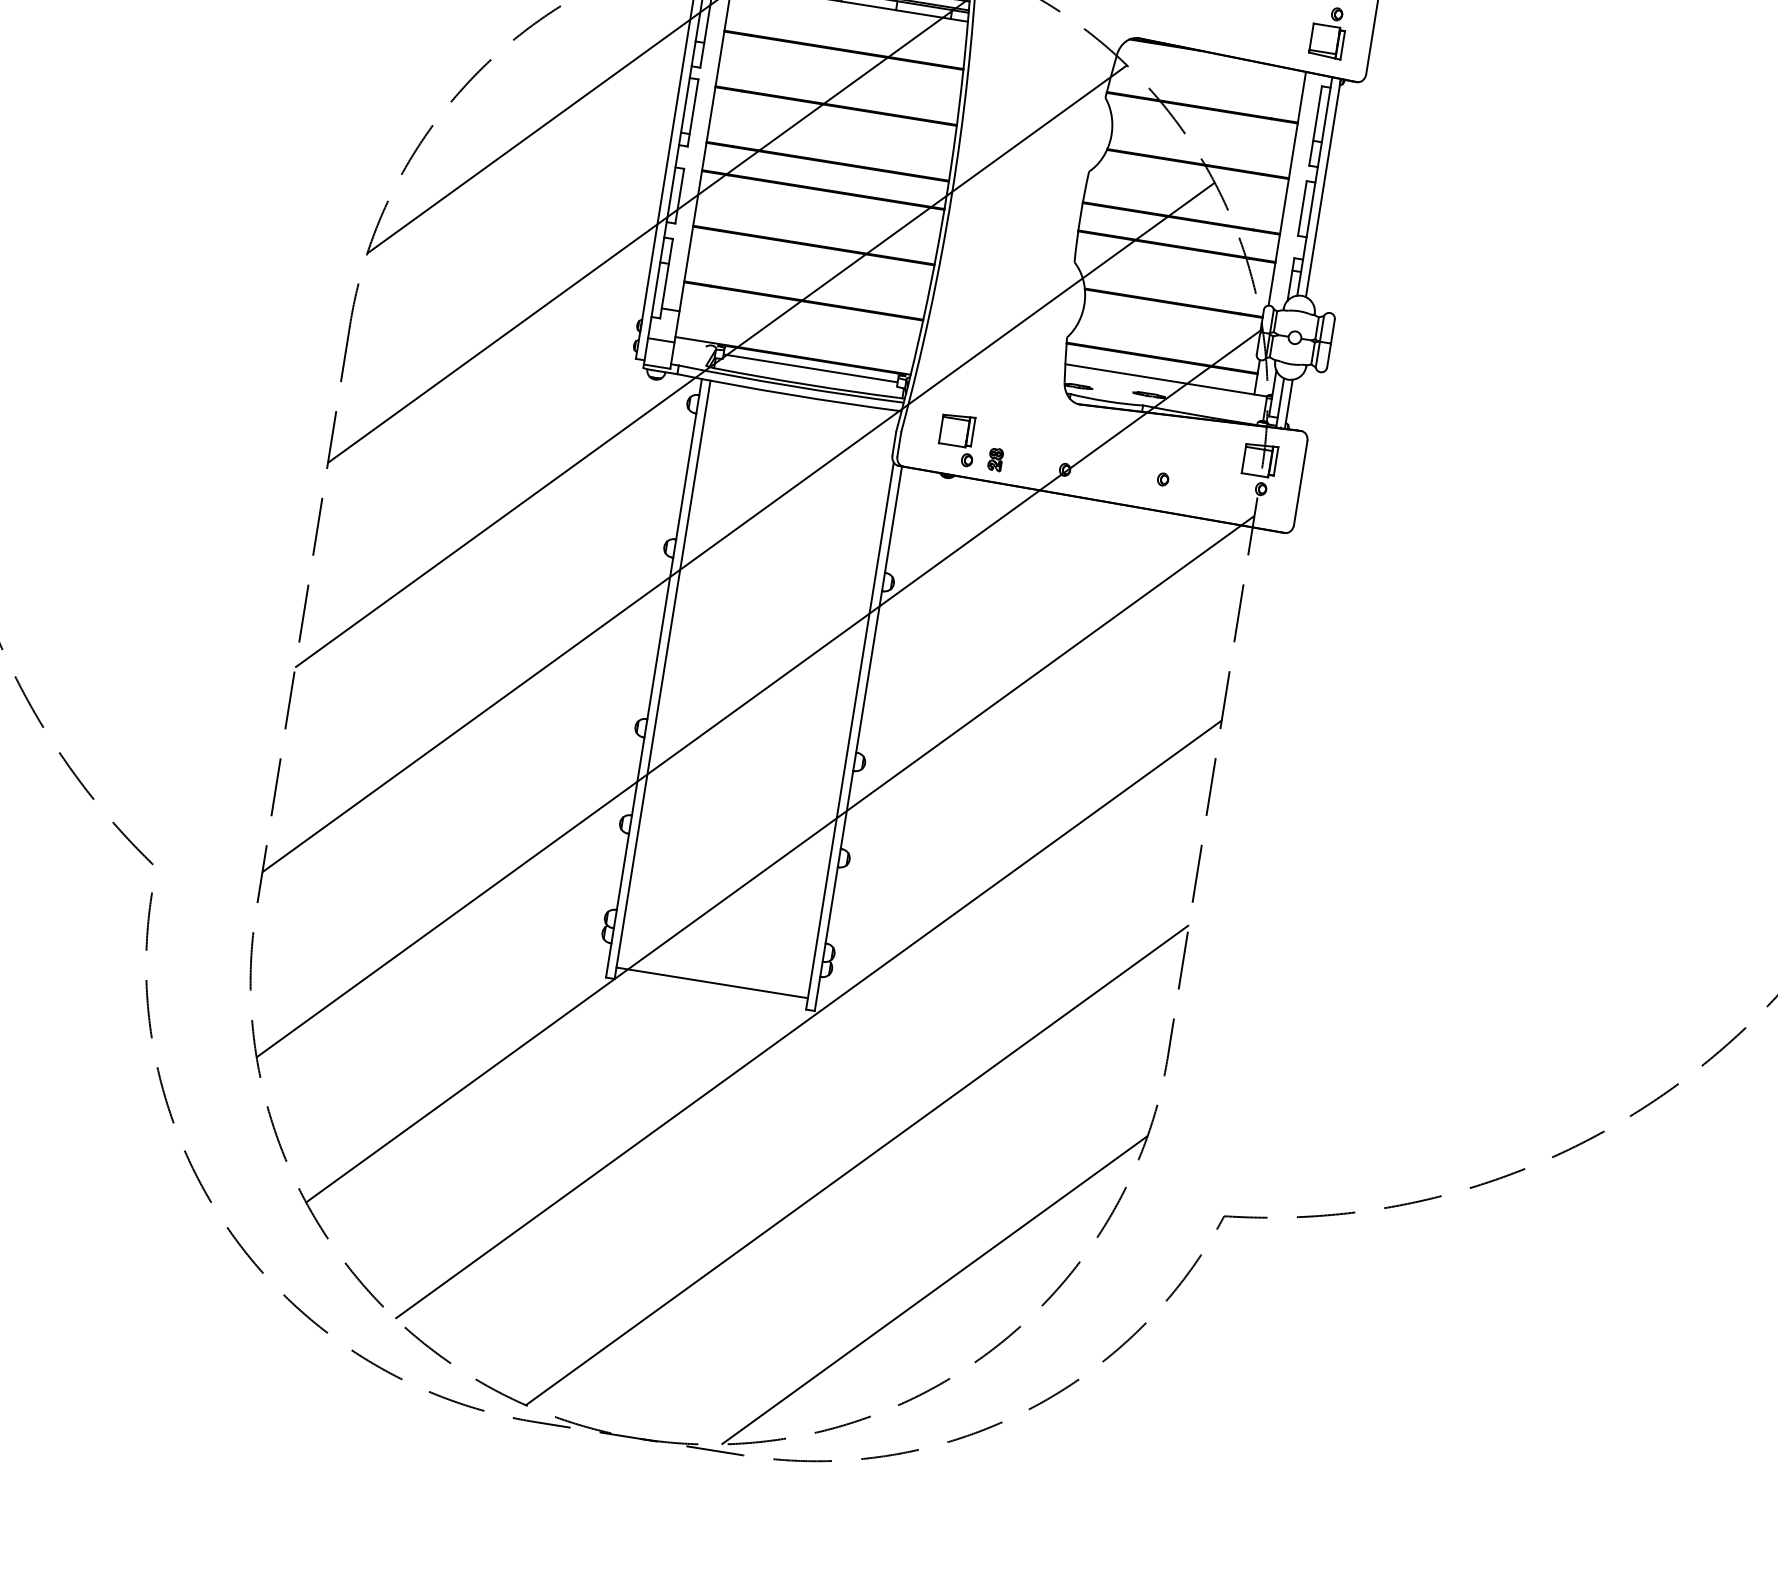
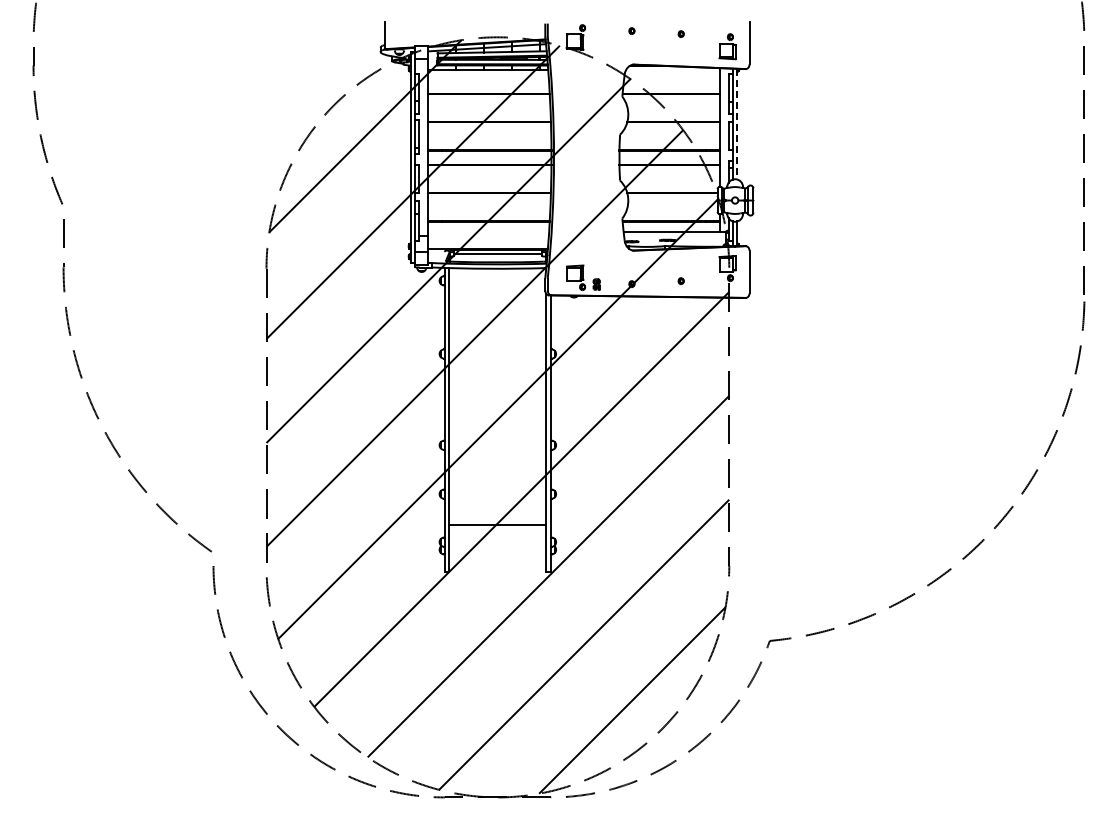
line: (1323, 188) -> (737, 124), solid -> dashed
line: (711, 983) -> (497, 525), moved

